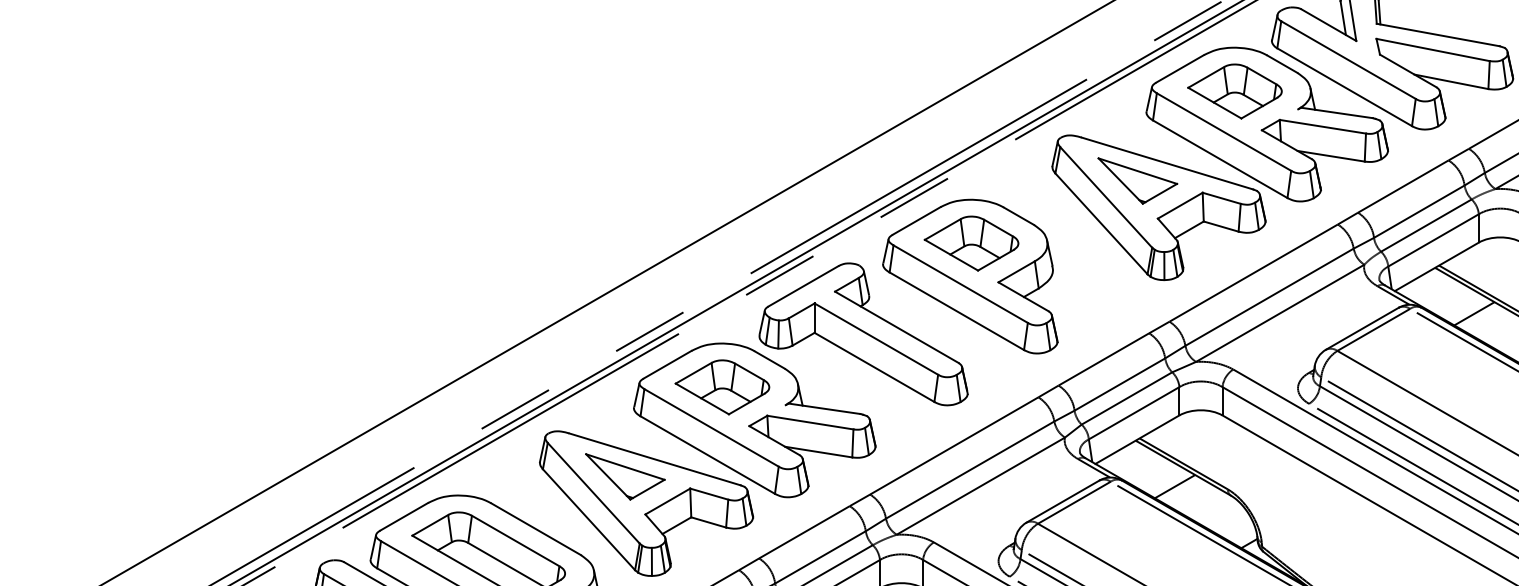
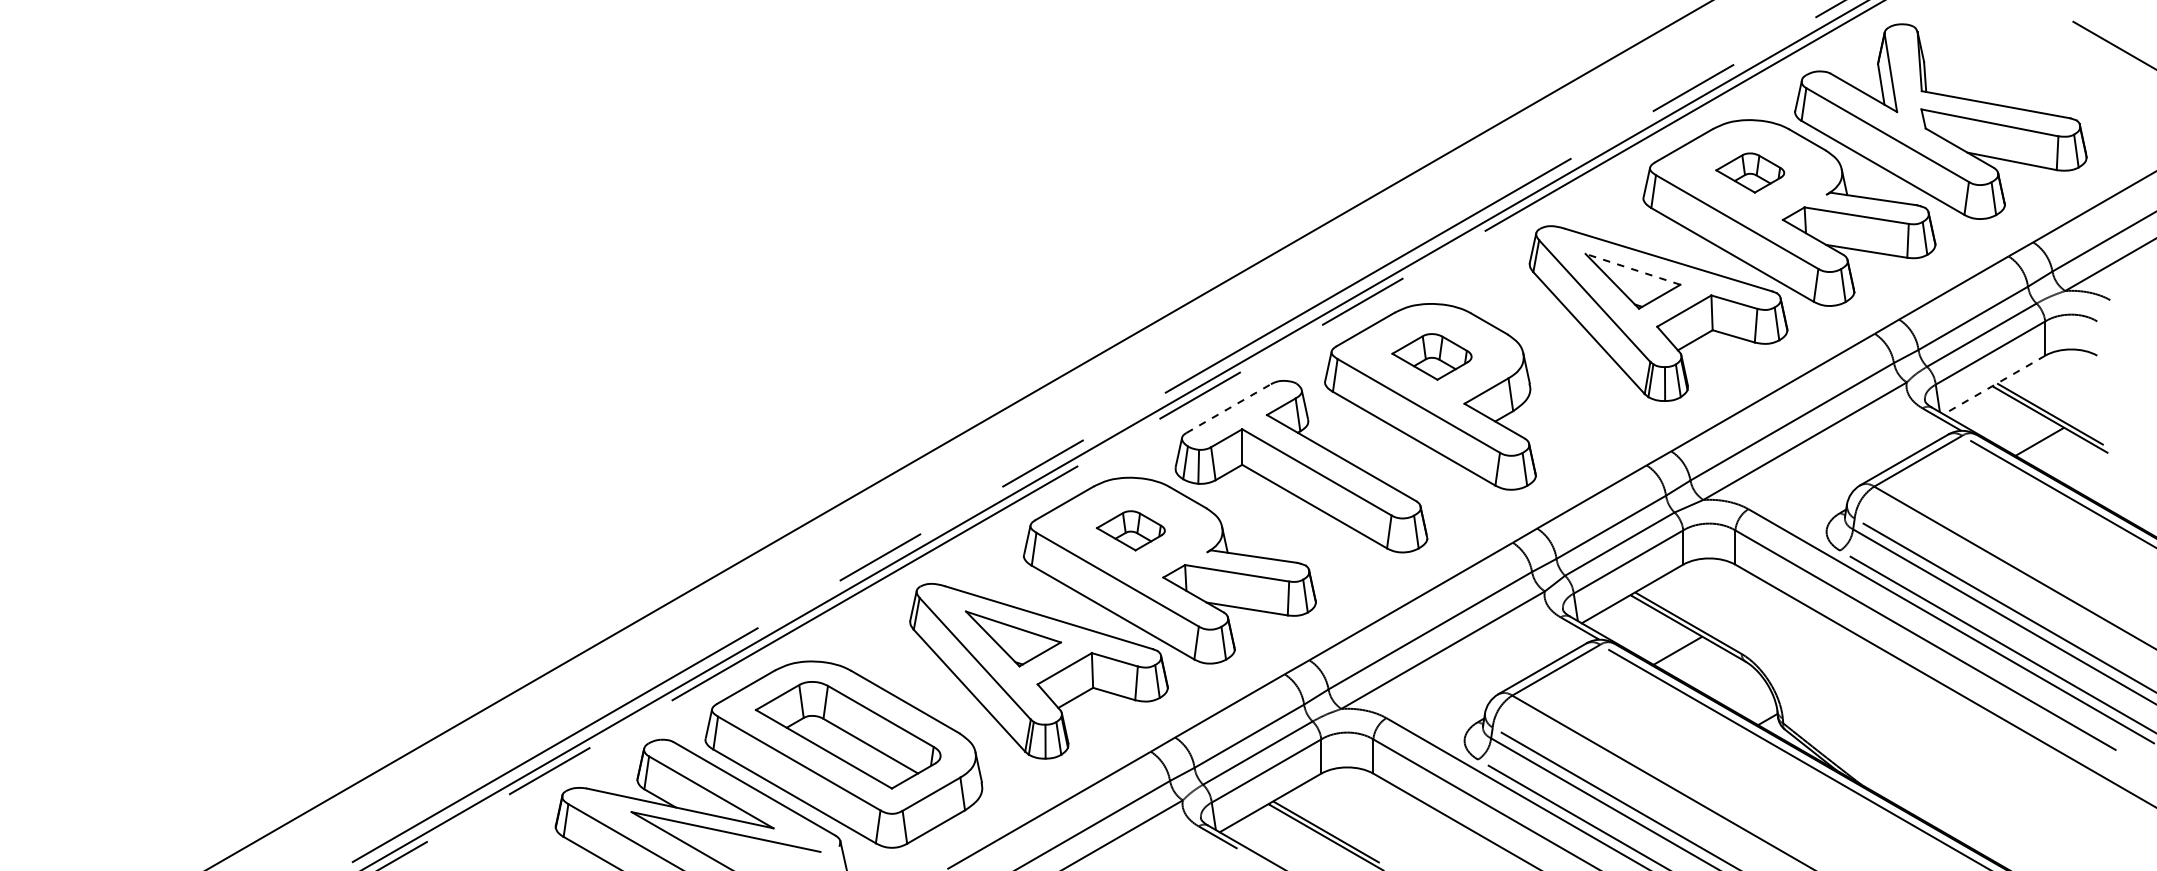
part: (1234, 91) -> (1749, 172), size x0.6
line: (1138, 171) -> (1633, 269), solid -> dashed
part: (971, 243) -> (1431, 356), size x0.7
line: (1436, 267) -> (1994, 385), solid -> dashed
line: (803, 286) -> (1228, 408), solid -> dashed
part: (722, 387) -> (1130, 530), size x0.6

